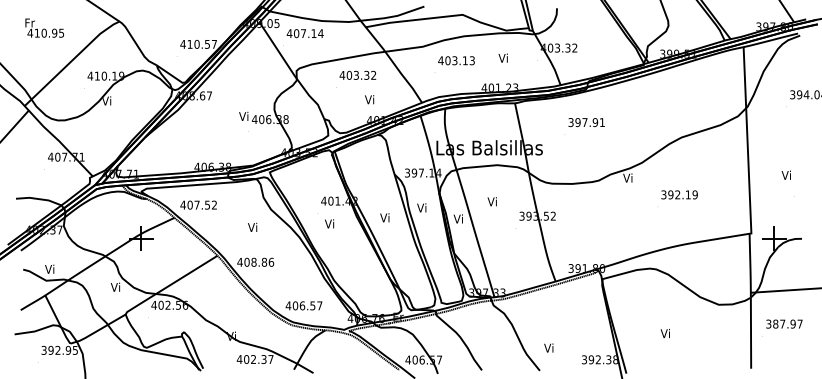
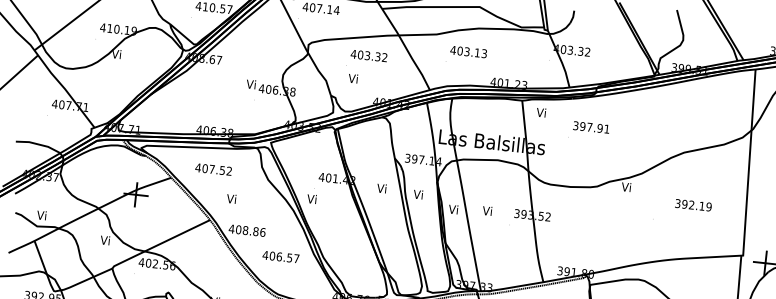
text: (502, 57) -> (540, 111), moved
text: (369, 99) -> (353, 78), moved
text: (679, 194) -> (693, 204), moved
text: (491, 201) -> (486, 210), moved
text: (198, 204) -> (213, 168), moved
text: (384, 217) -> (381, 188), moved
text: (329, 223) -> (311, 198), moved
text: (252, 226) -> (231, 198), moved
text: (303, 305) -> (280, 256), moved

